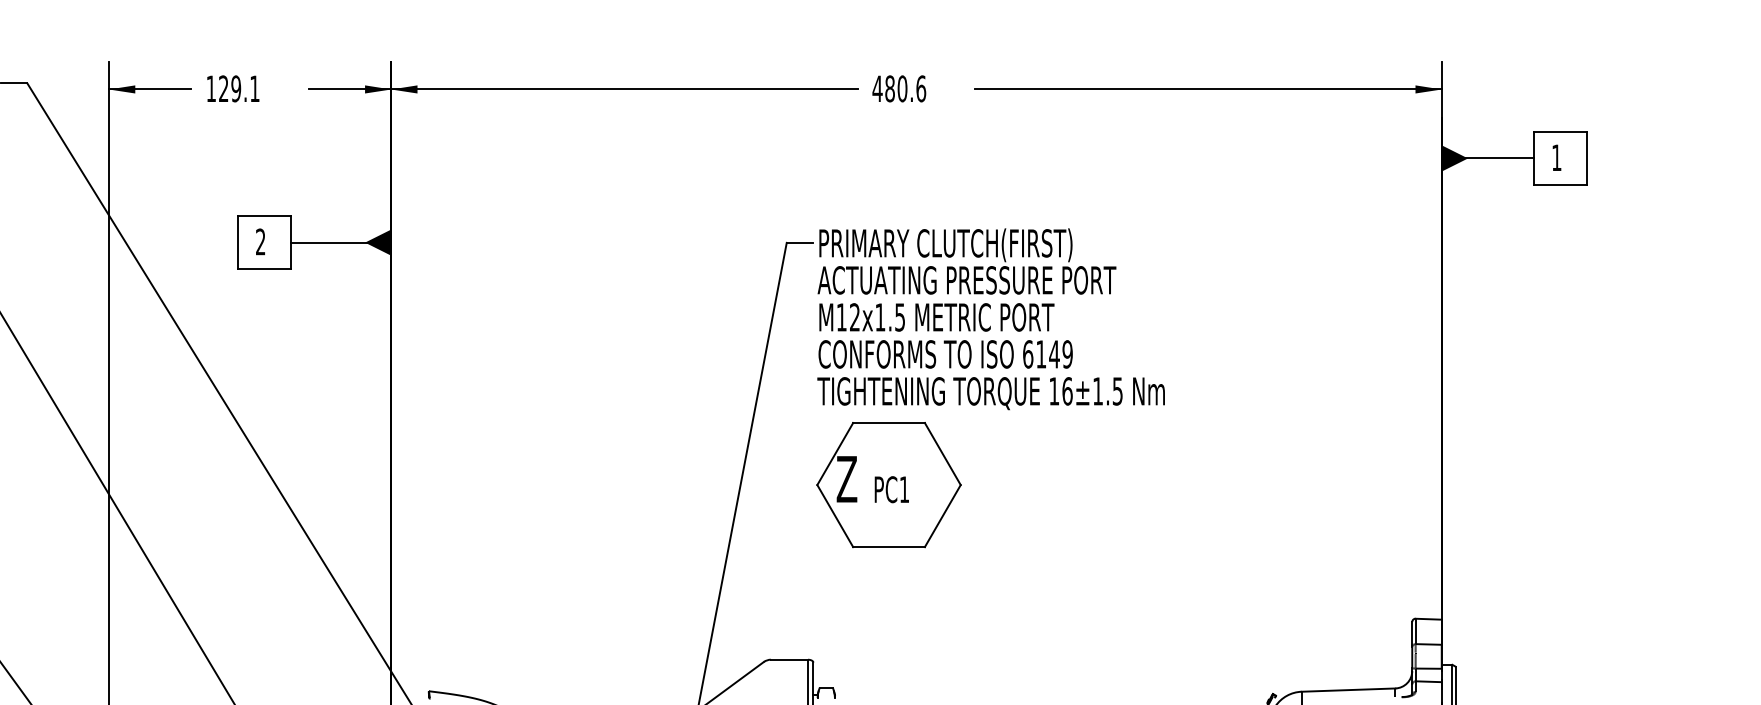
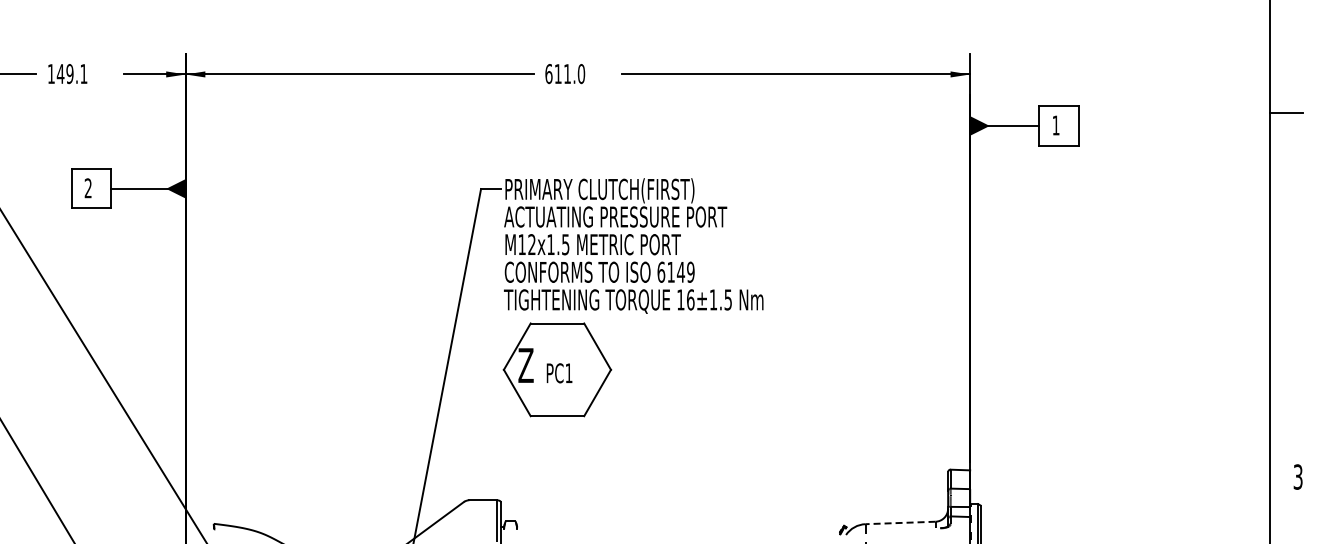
text: (223, 88) -> (60, 73), 129.1 -> 149.1
text: (899, 89) -> (565, 74), 480.6 -> 611.0
line: (1348, 689) -> (900, 522), solid -> dashed

